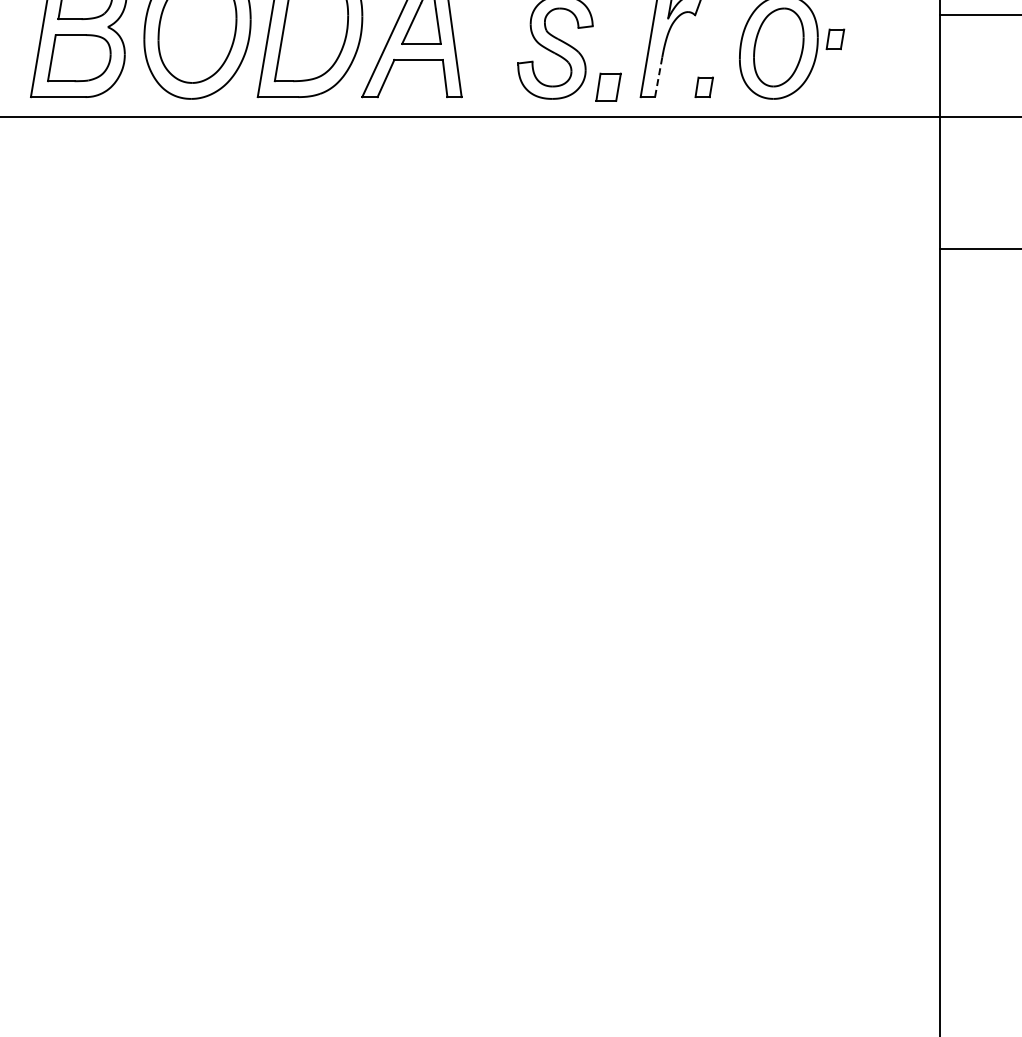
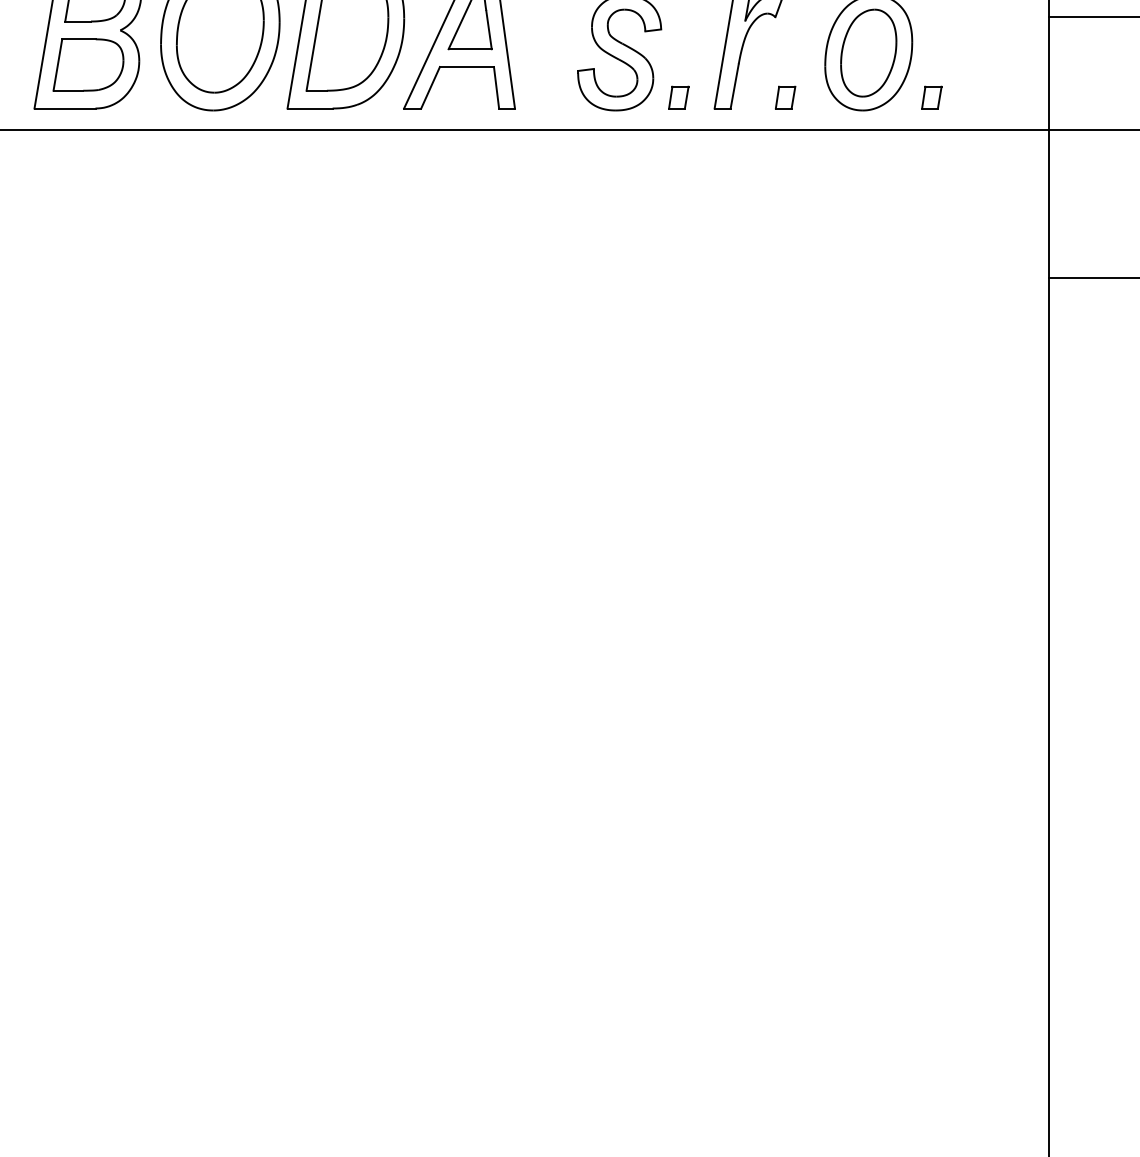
part: (835, 39) -> (931, 97), moved
line: (658, 77) -> (734, 86), dashed -> solid
part: (608, 87) -> (678, 97), size x0.71

